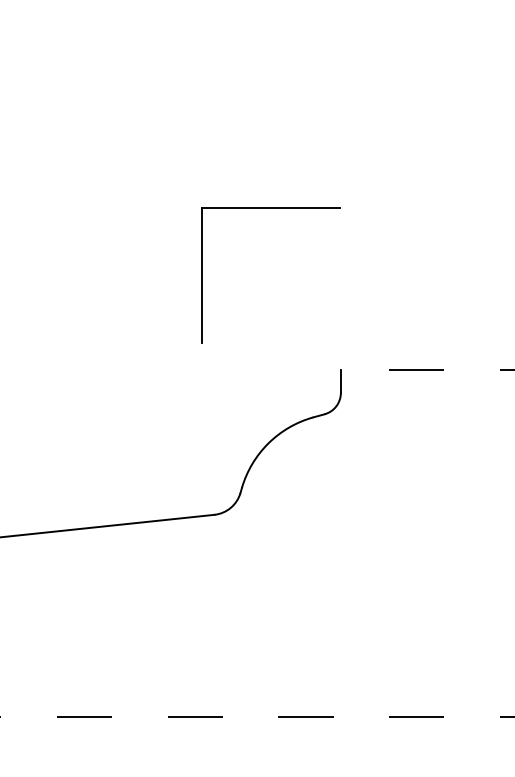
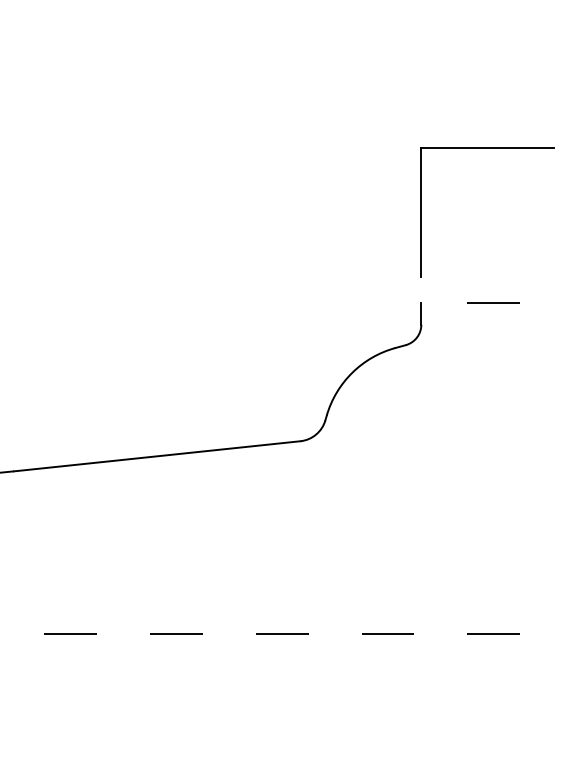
part: (270, 208) -> (487, 148), moved

